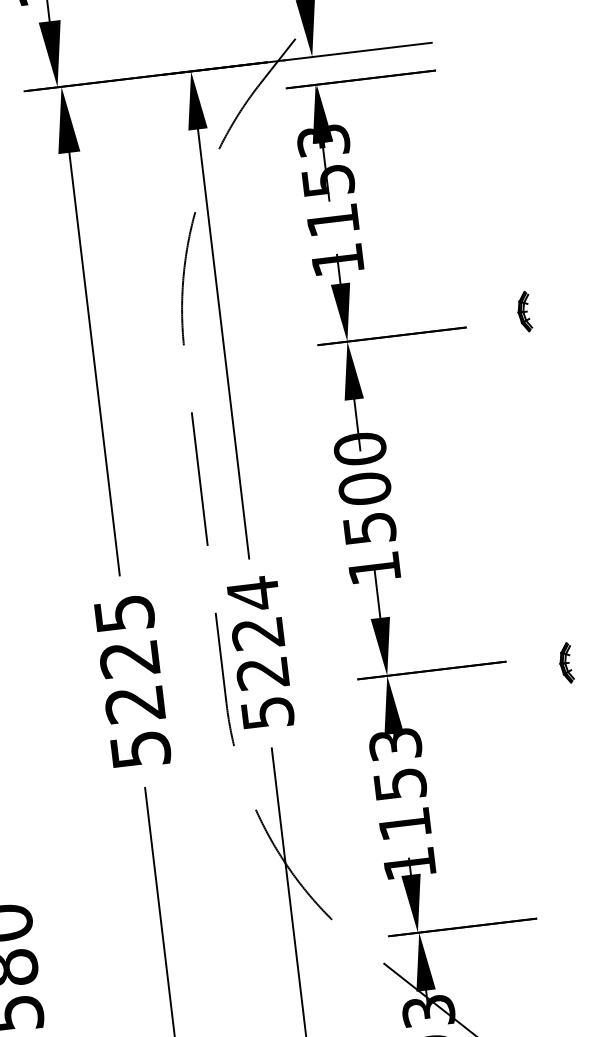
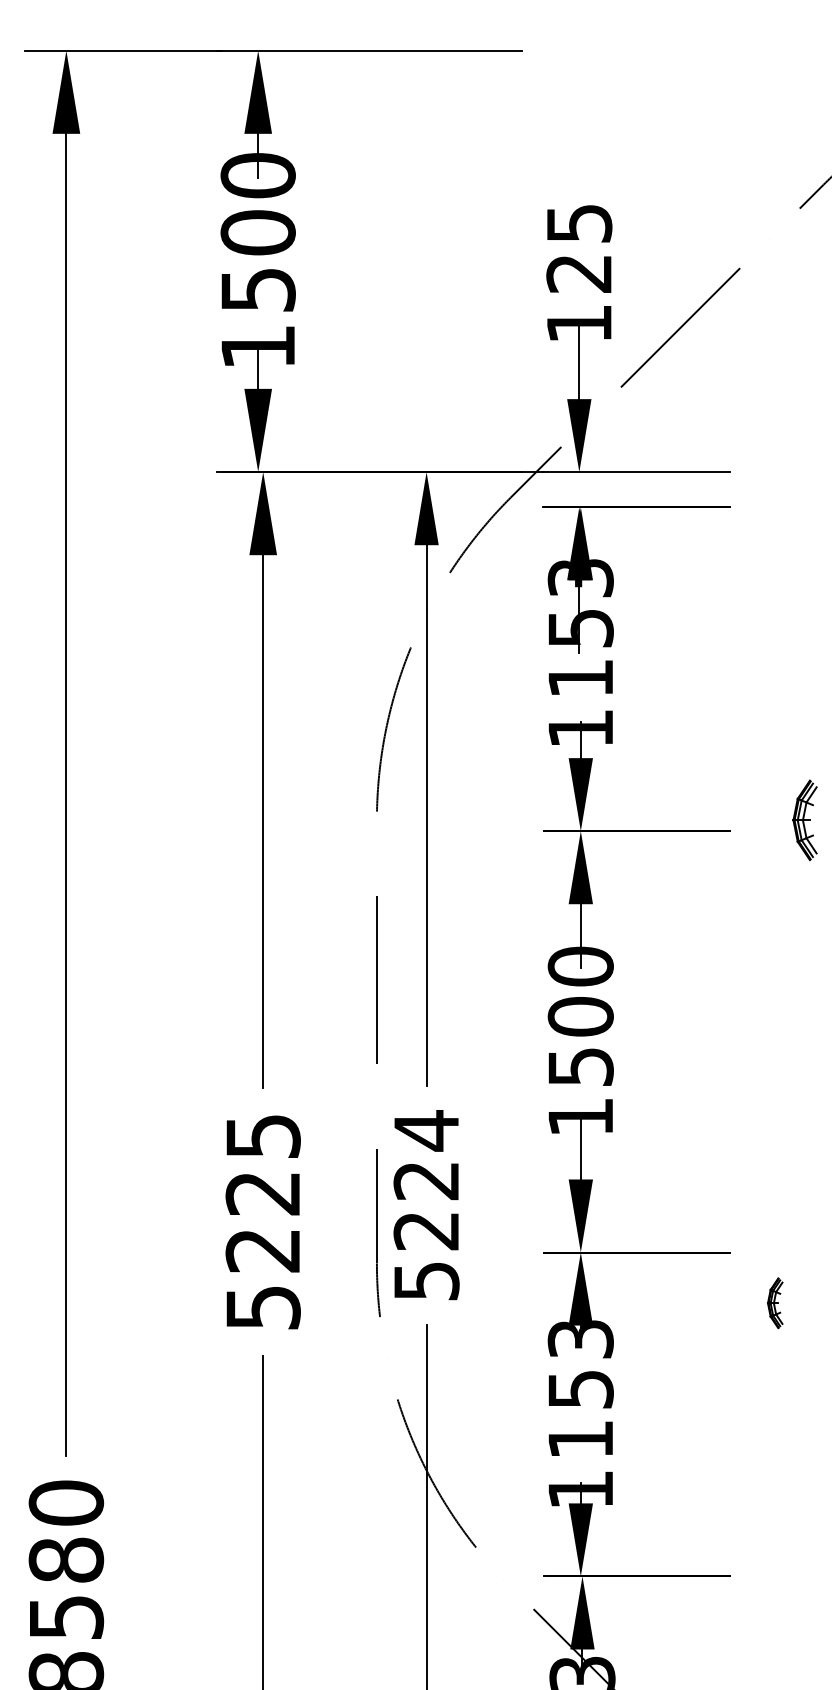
part: (524, 311) -> (805, 820), size x1.6
part: (566, 663) -> (775, 1303), moved

